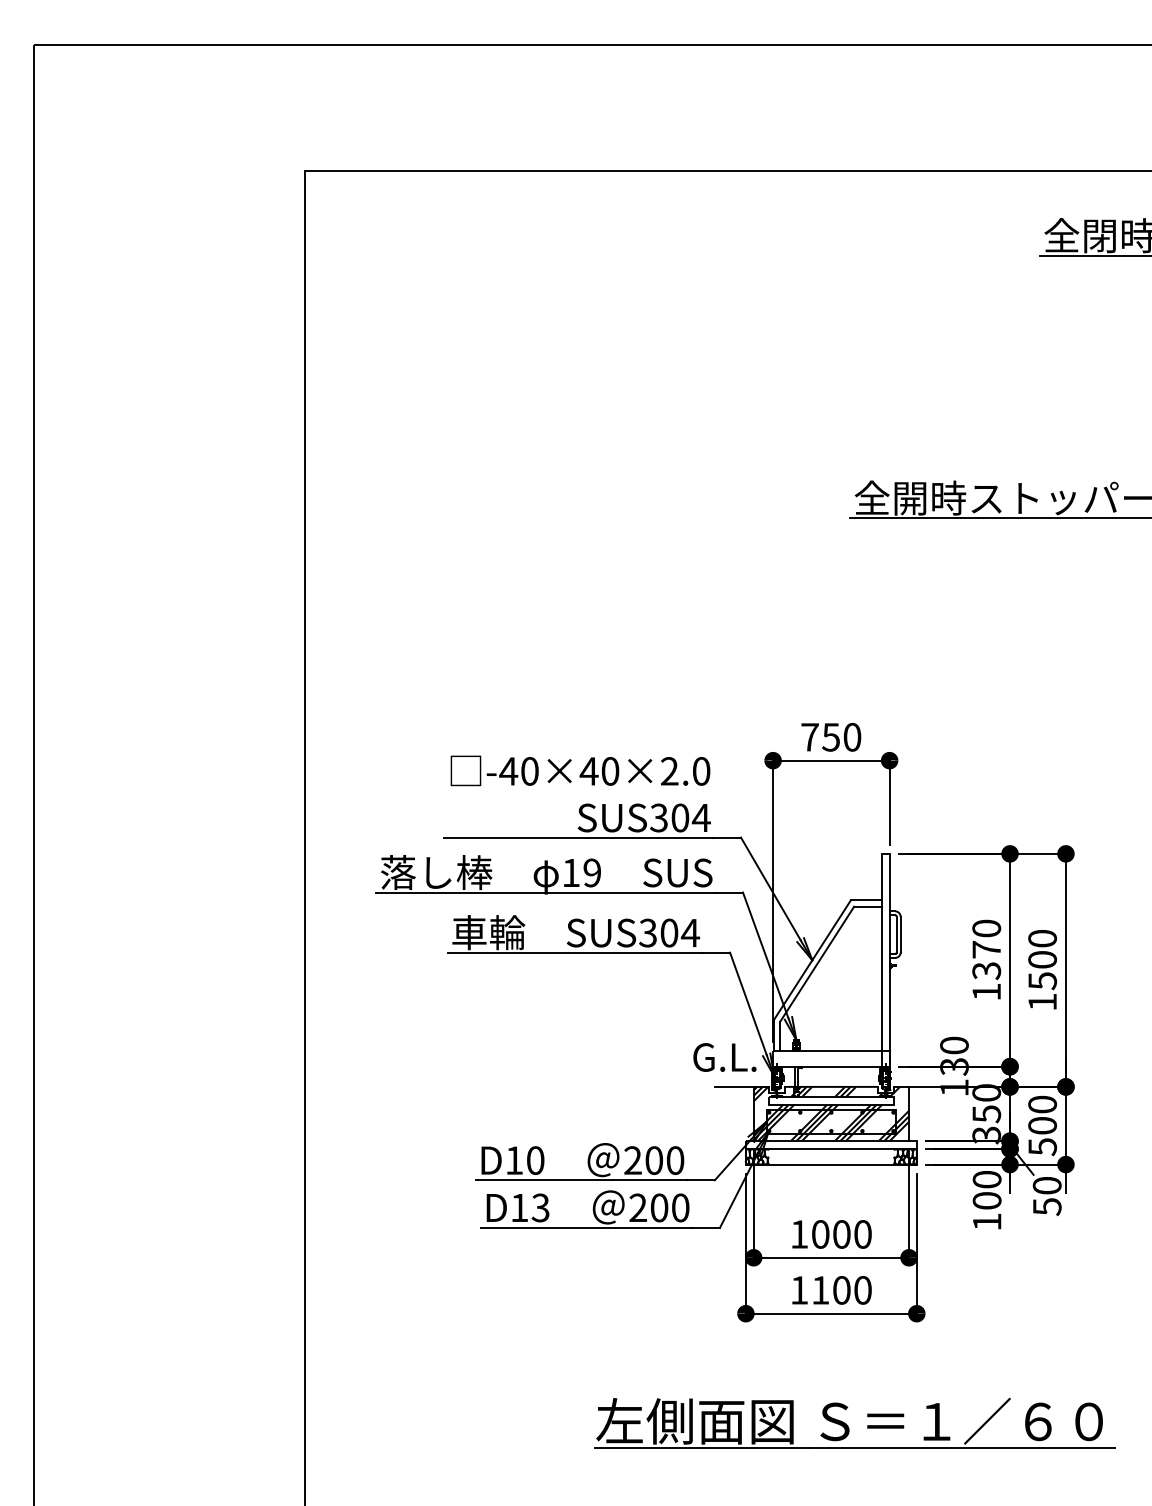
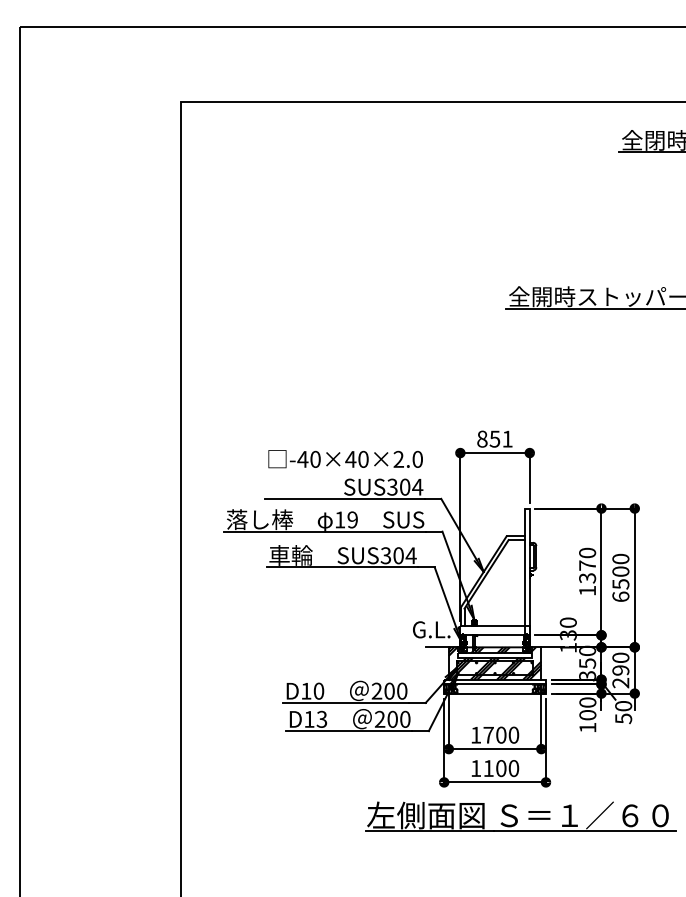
text: (830, 736) -> (494, 438), 750 -> 851
text: (1041, 1001) -> (620, 596), 1500 -> 6500
text: (1041, 1135) -> (620, 676), 500 -> 290
text: (820, 1233) -> (488, 734), 1000 -> 1700
part: (853, 1423) -> (520, 816), moved

